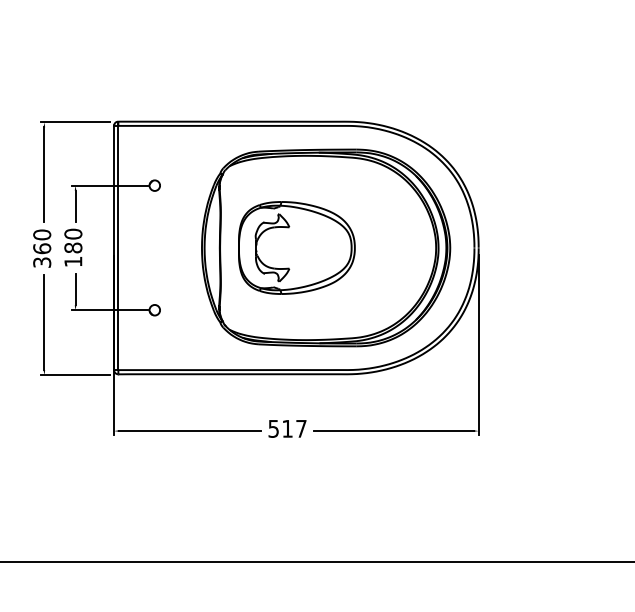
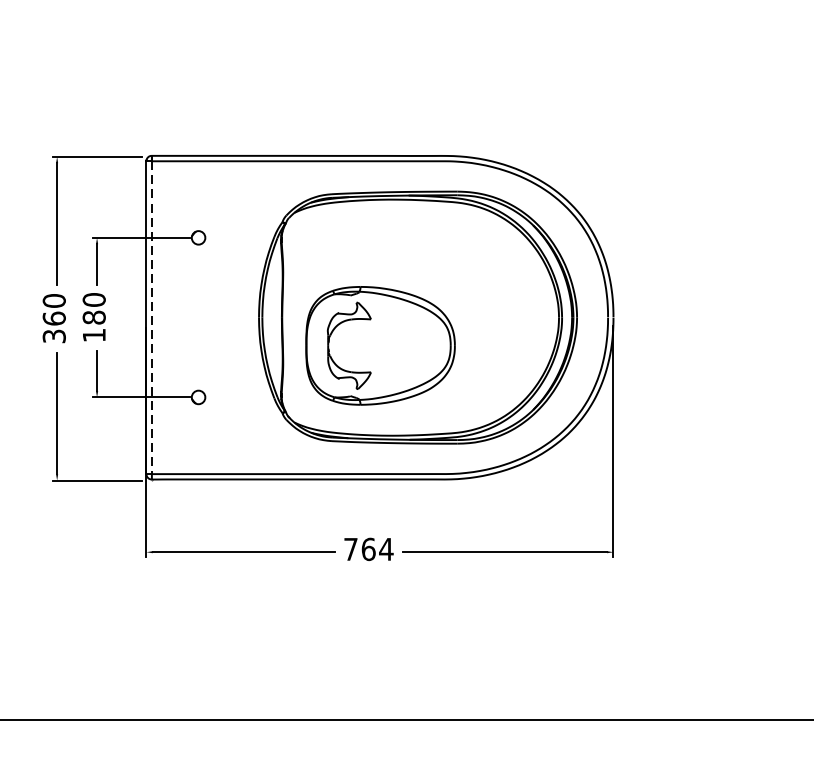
part: (296, 247) -> (380, 345), moved
line: (118, 248) -> (152, 318), solid -> dashed
text: (287, 428) -> (368, 548), 517 -> 764

